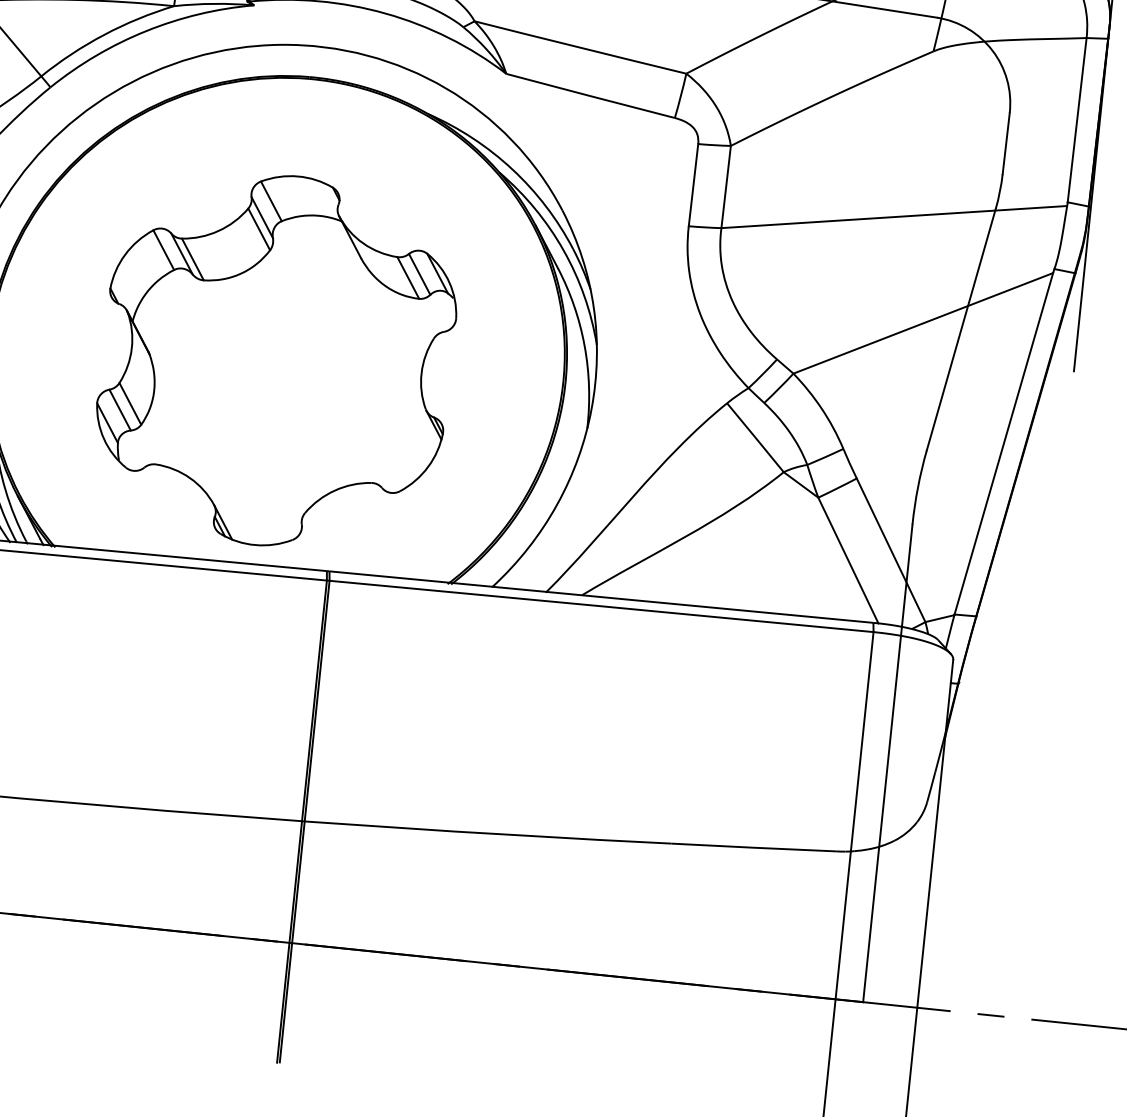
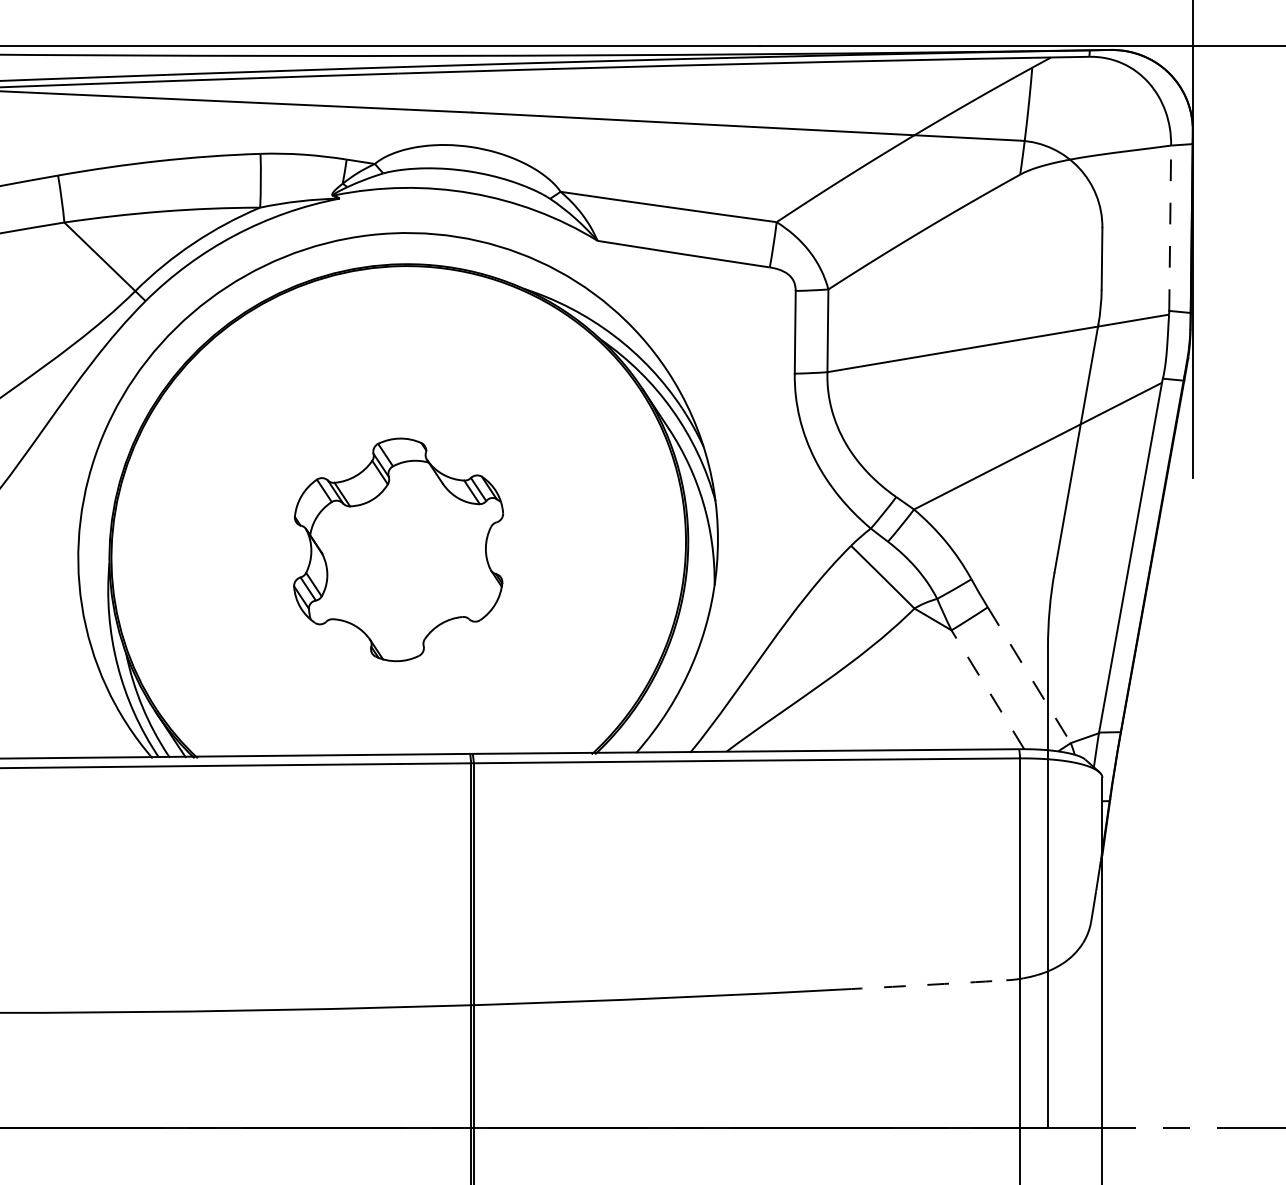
line: (1077, 120) -> (1170, 228), solid -> dashed
part: (276, 360) -> (398, 549), size x0.6
line: (891, 550) -> (1029, 675), solid -> dashed
line: (848, 560) -> (987, 689), solid -> dashed
arc: (753, 848) -> (923, 985), solid -> dashed

